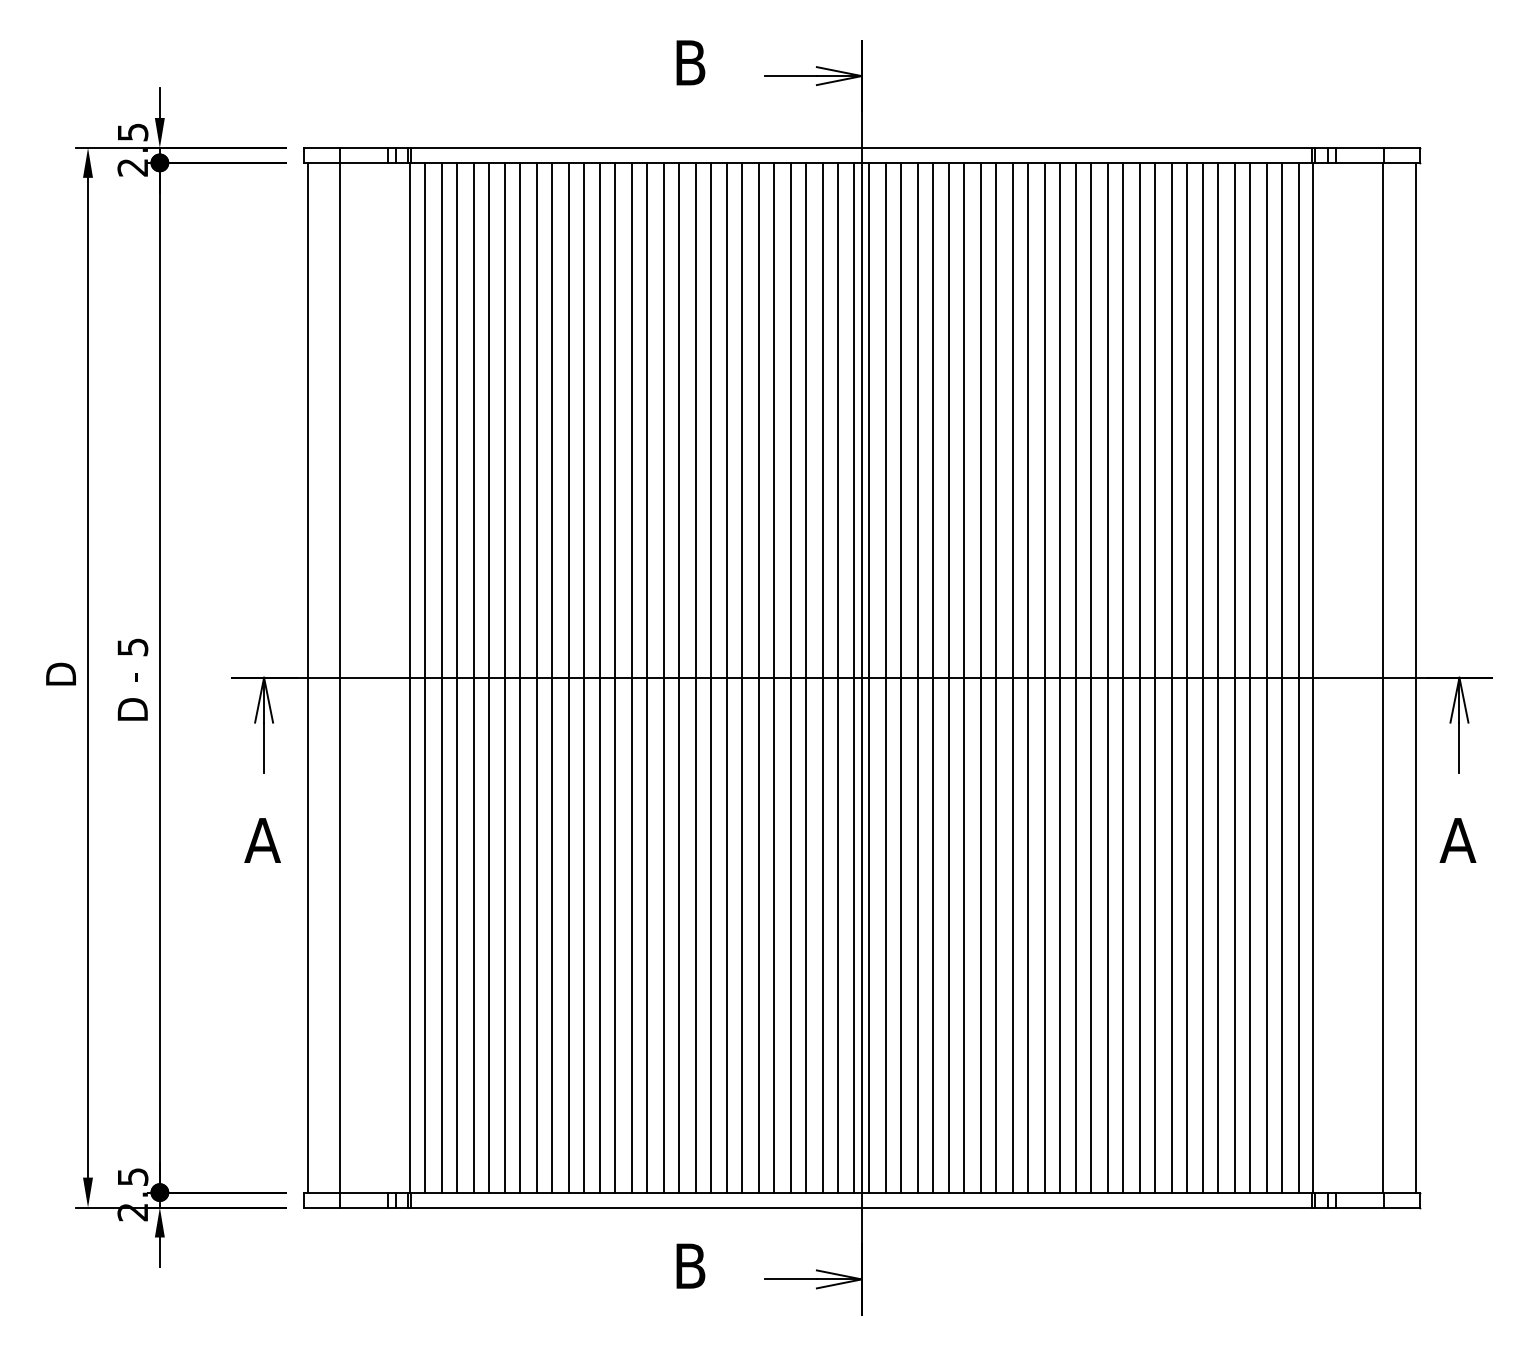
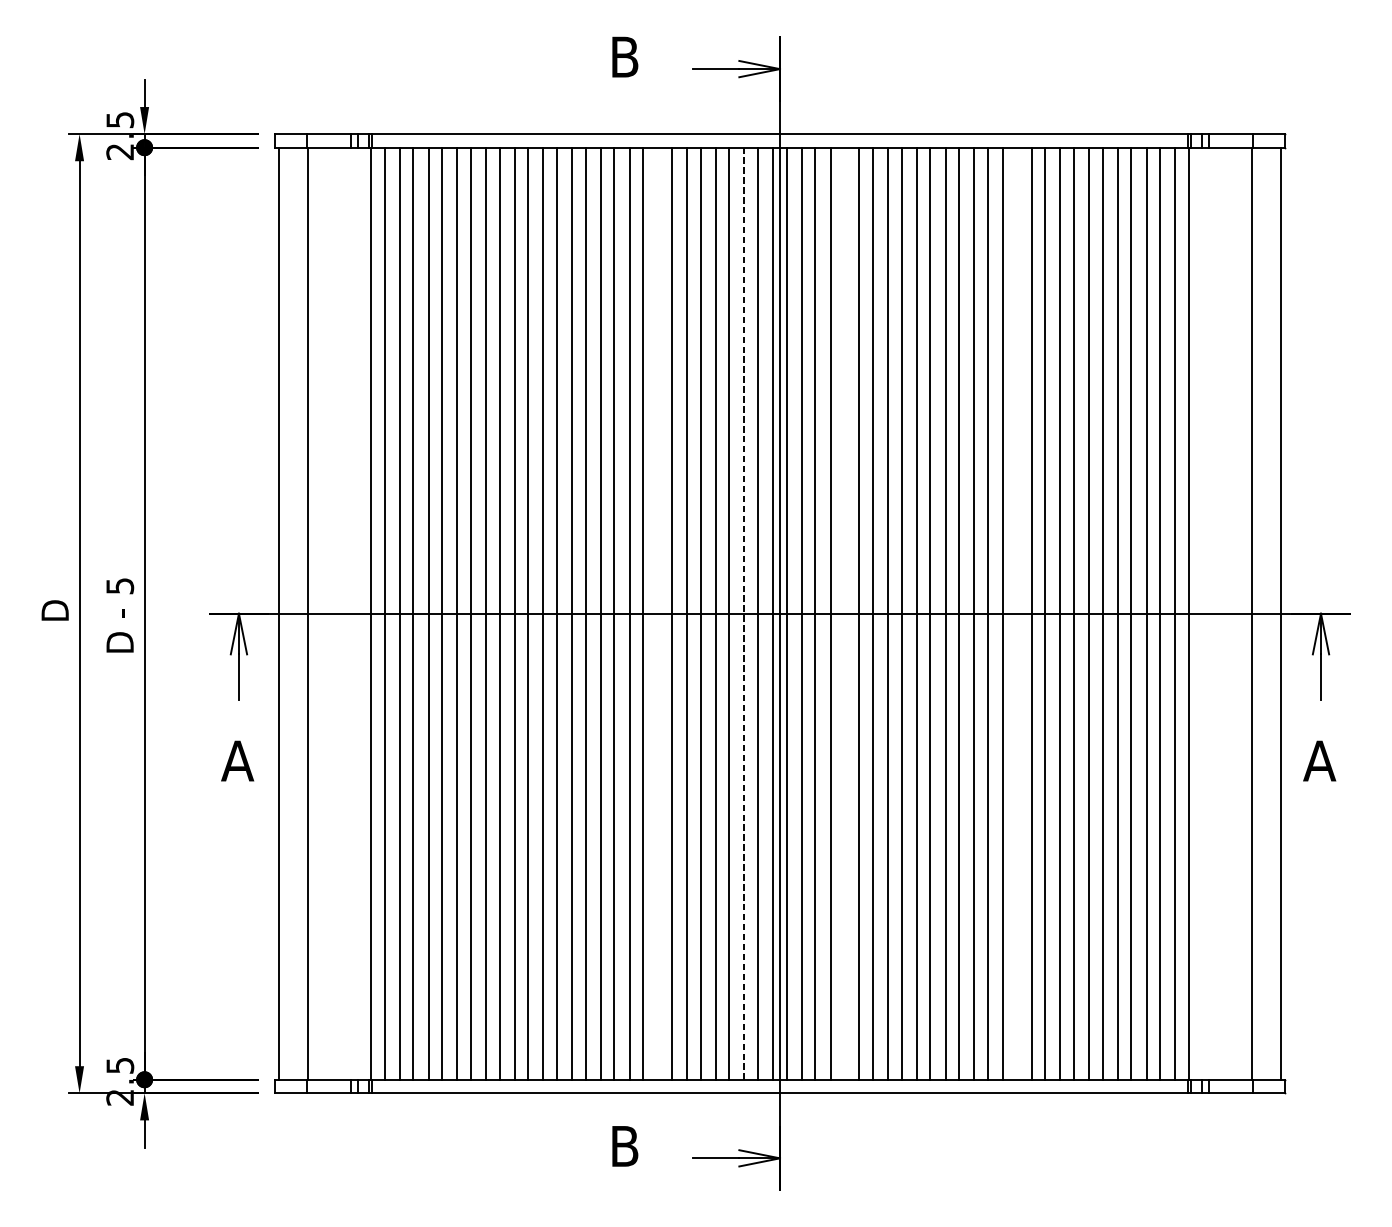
line: (727, 677) -> (658, 613), removed
line: (822, 677) -> (744, 613), solid -> dashed
line: (932, 677) -> (844, 613), removed
line: (1123, 677) -> (1016, 613), removed

